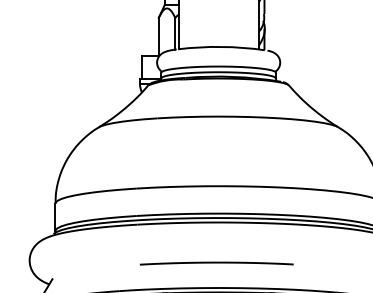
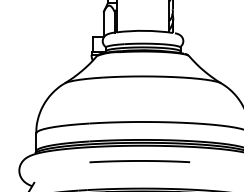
curve: (216, 263) -> (139, 161), moved

